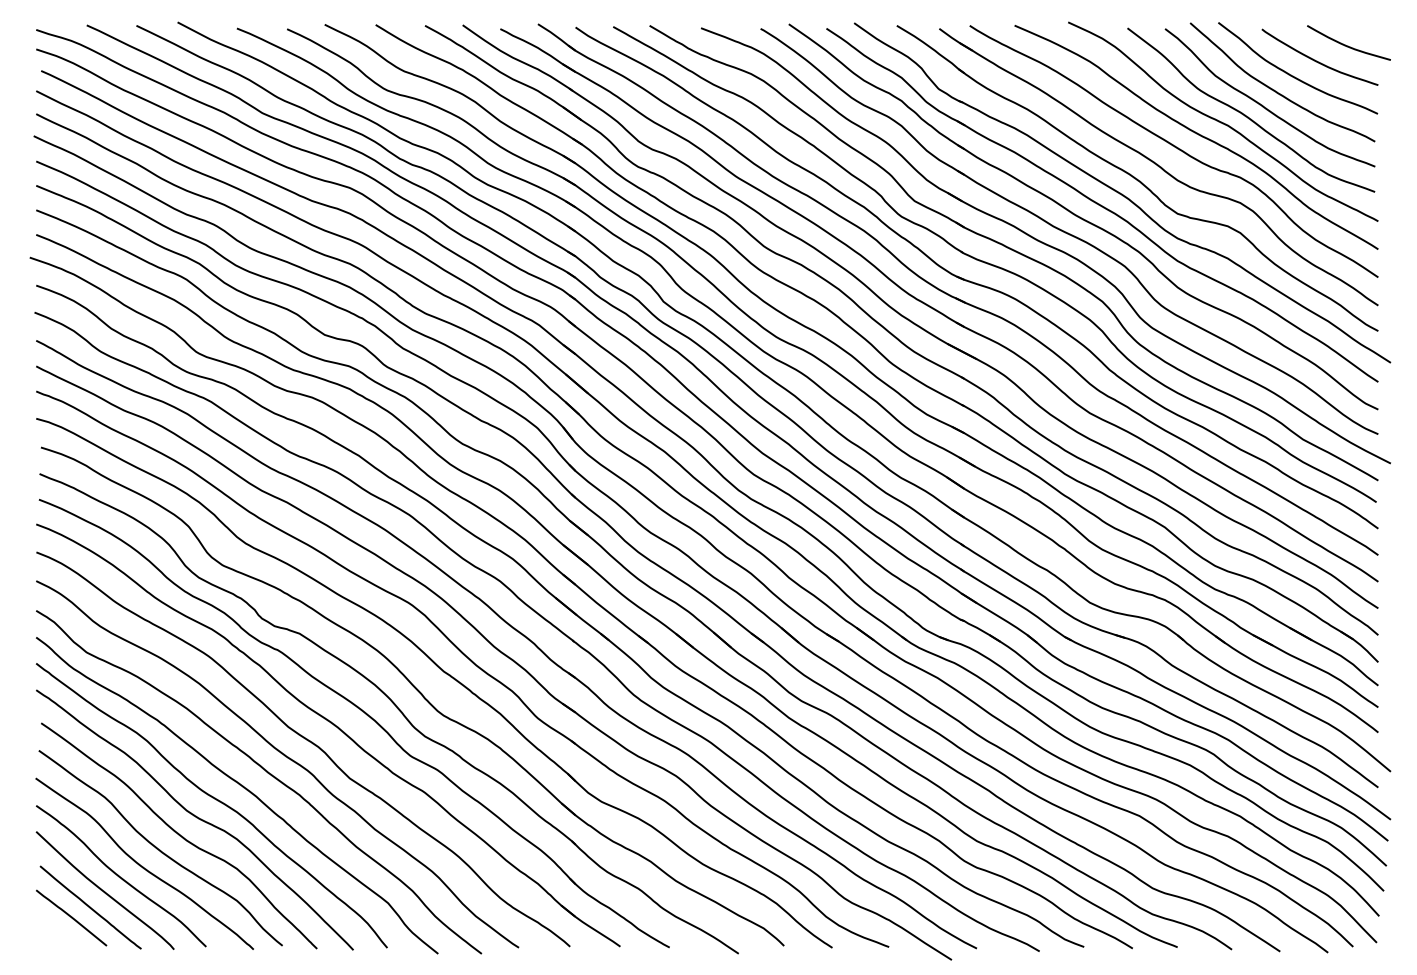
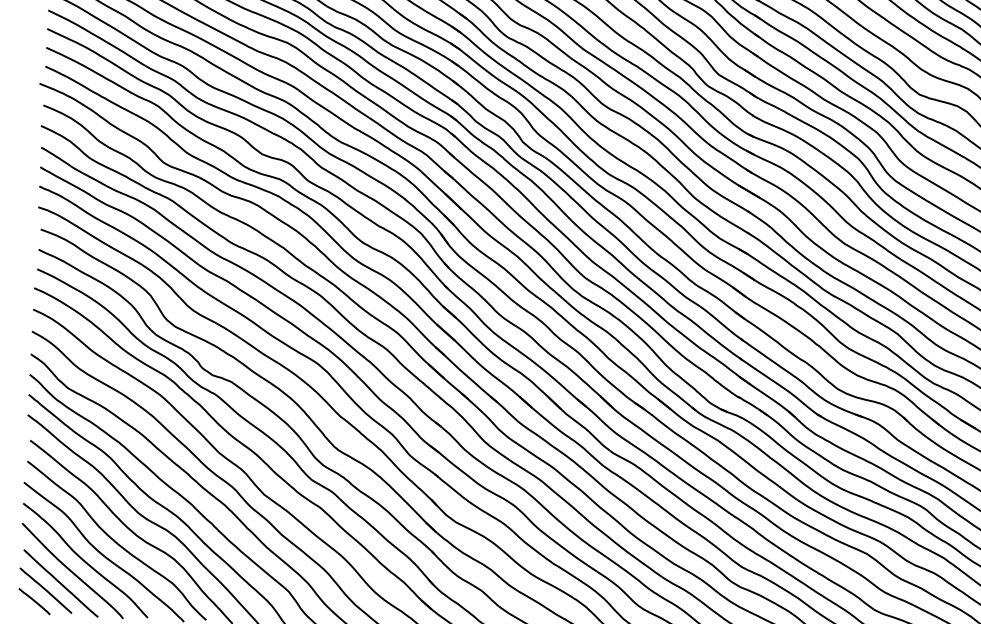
line: (57, 932) -> (34, 601), added

